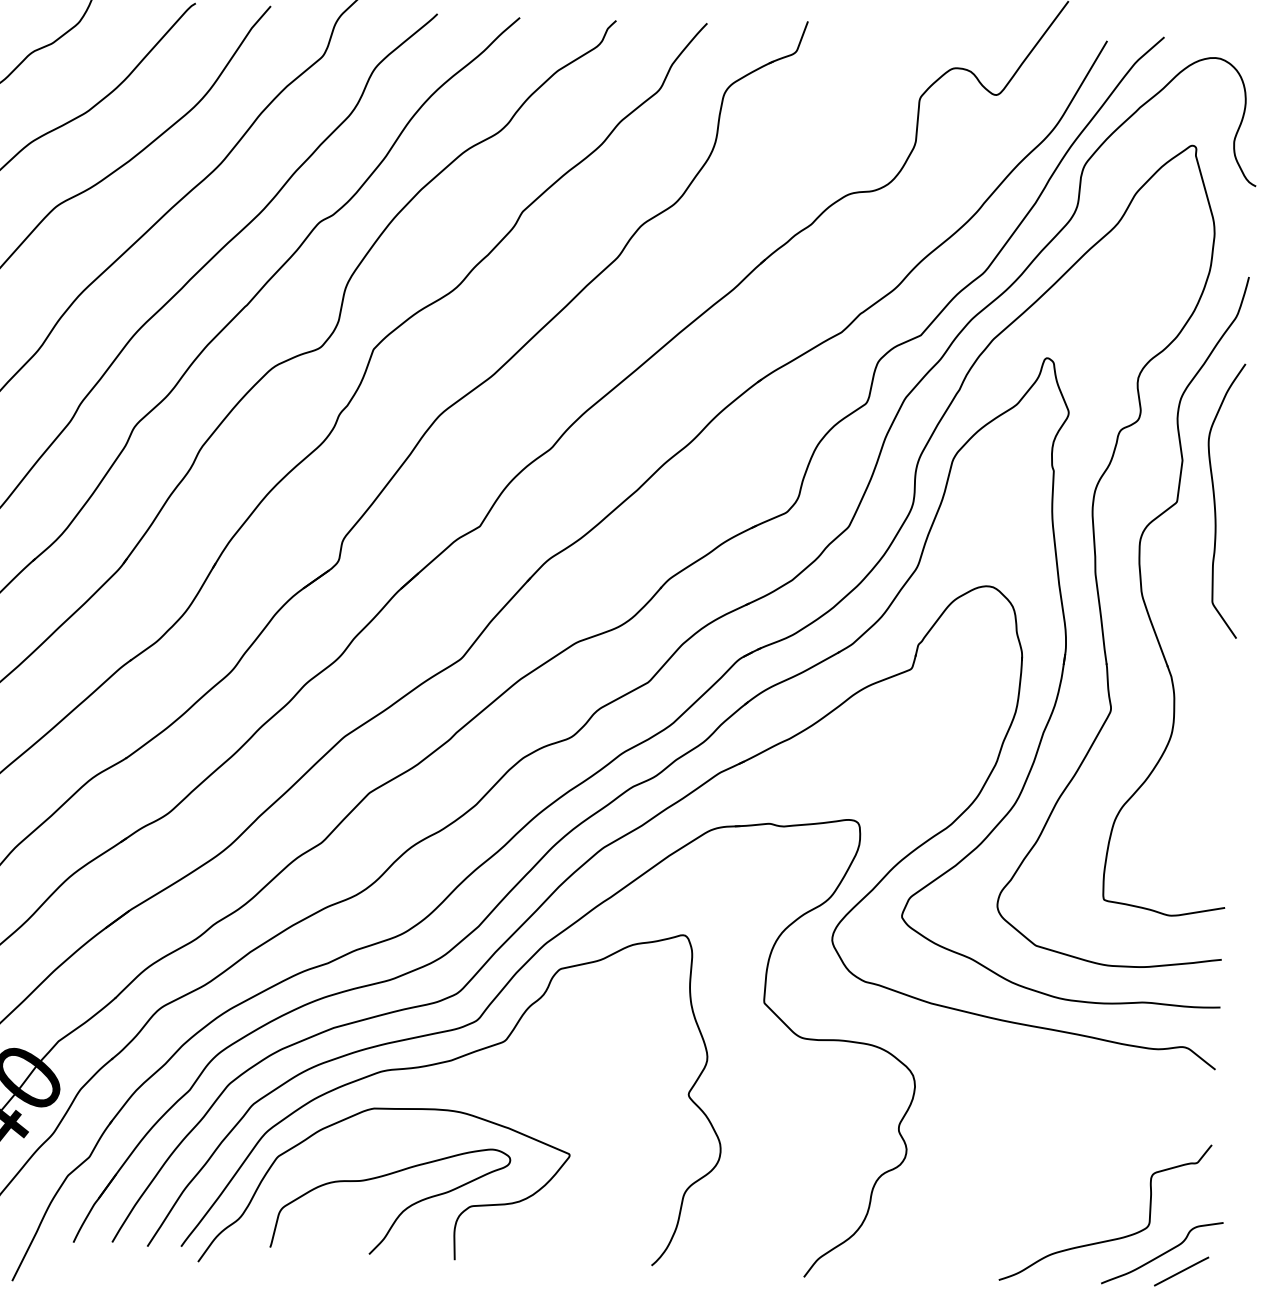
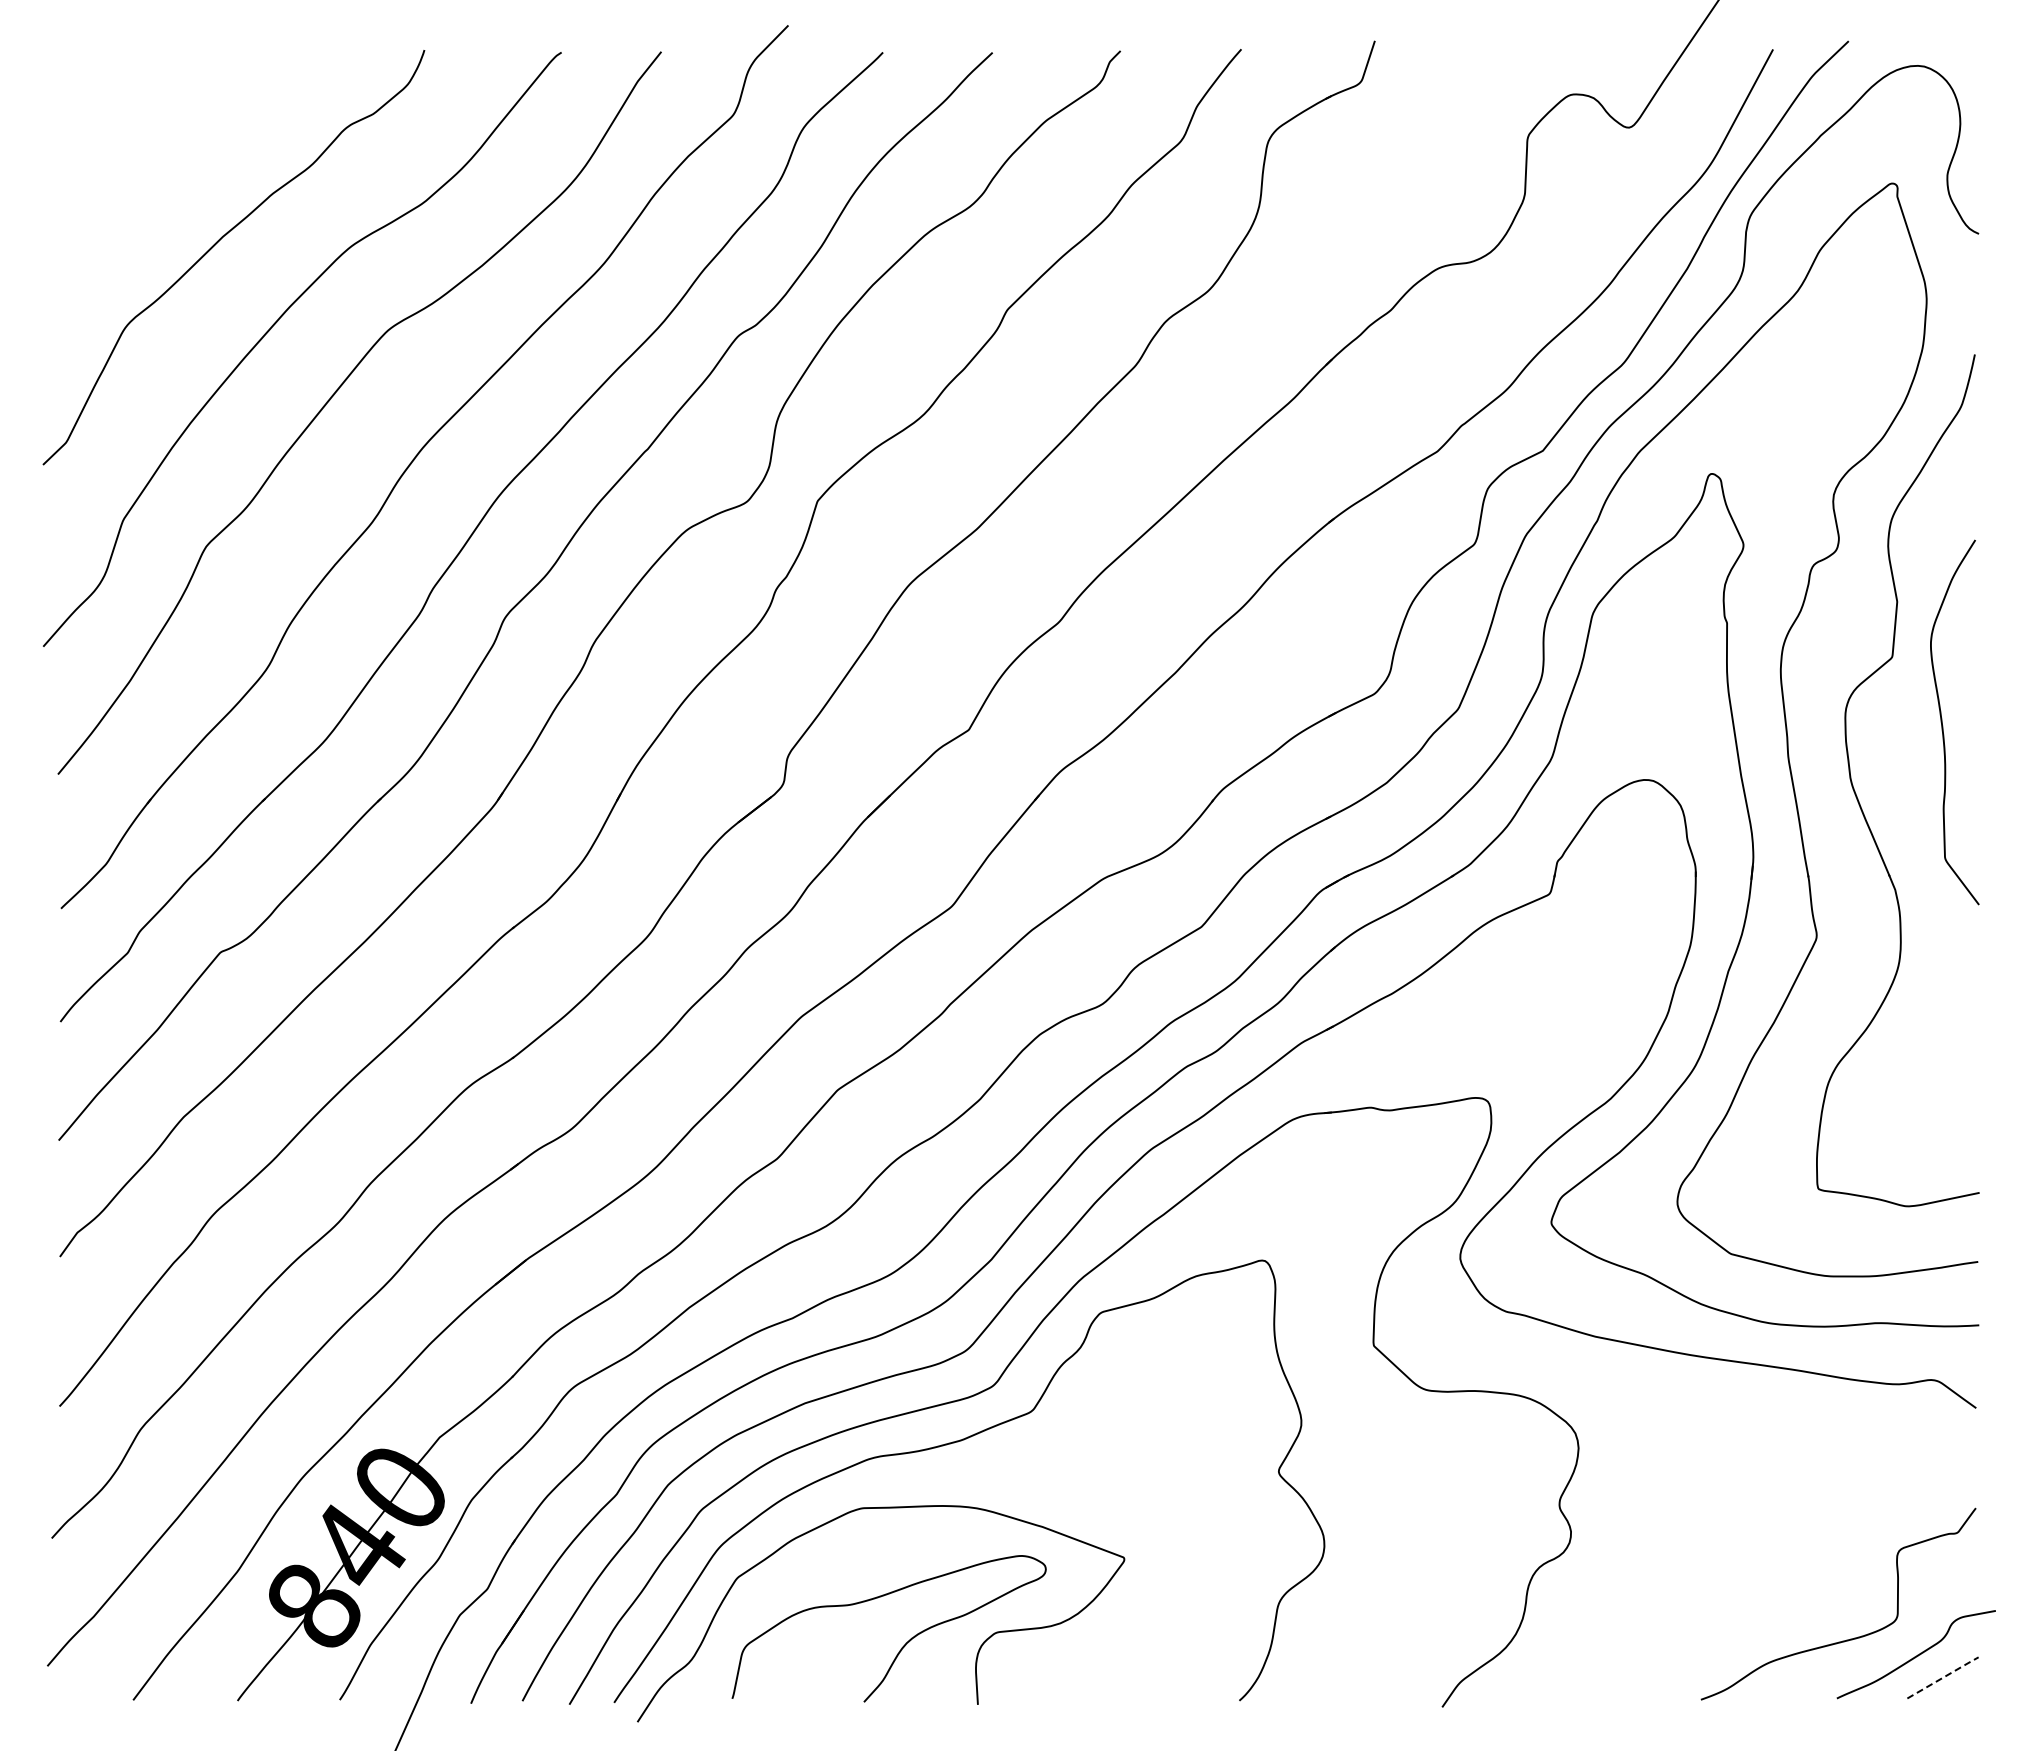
curve: (1215, 502) -> (1943, 725), moved
line: (1182, 1270) -> (1944, 1676), solid -> dashed

